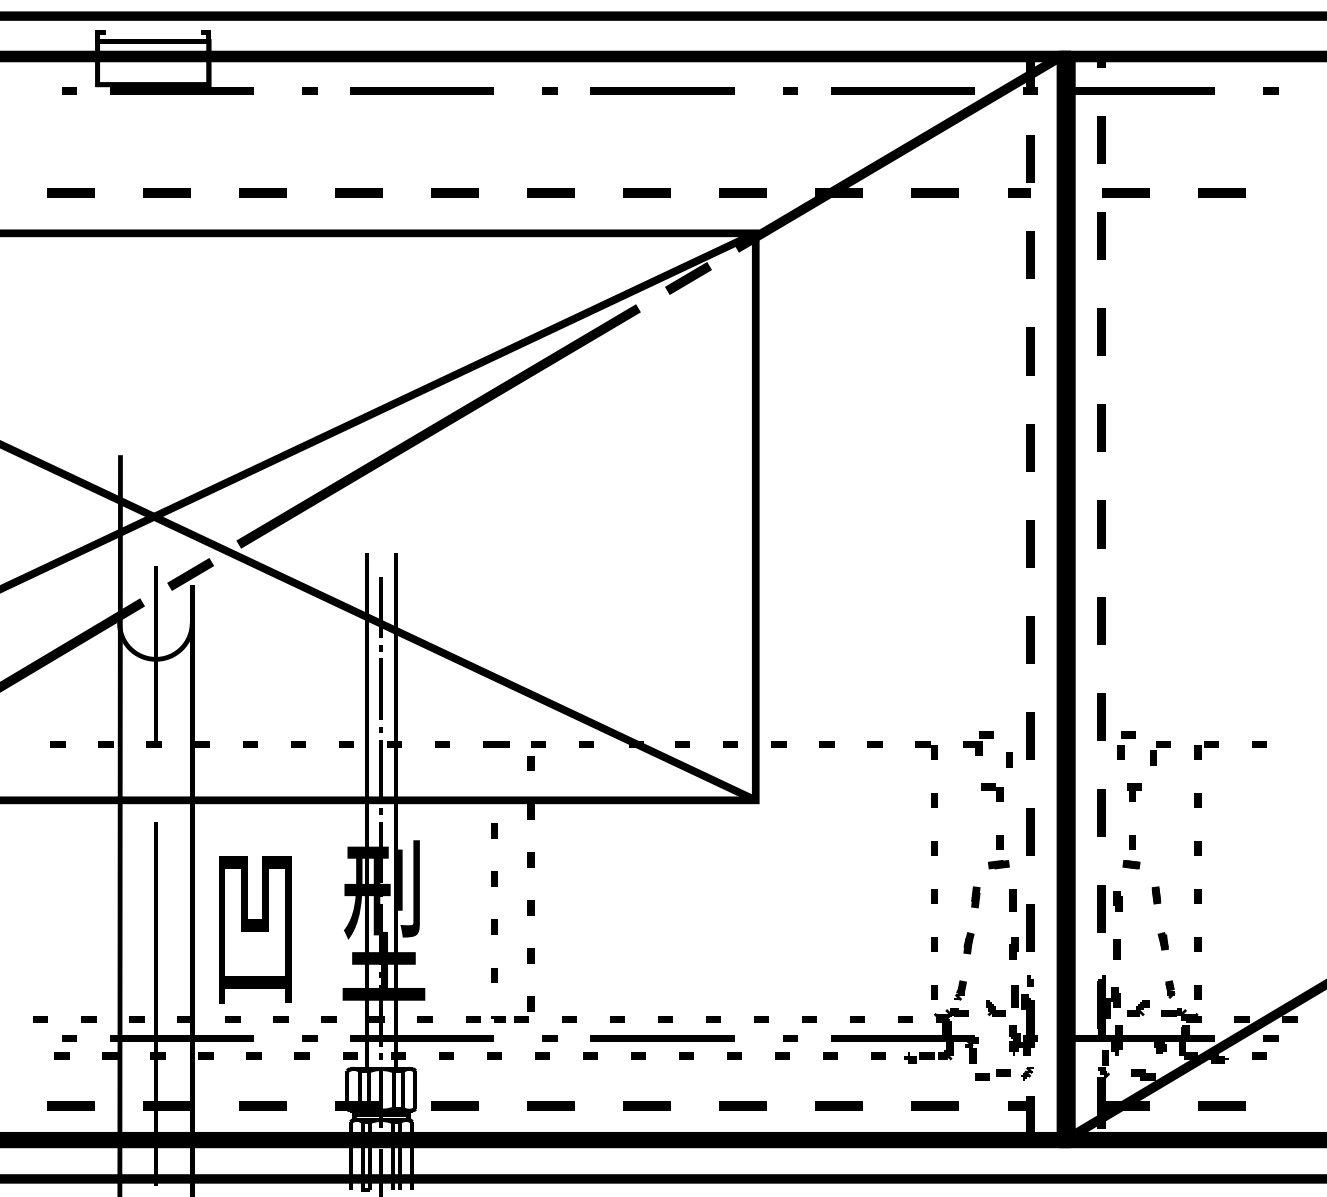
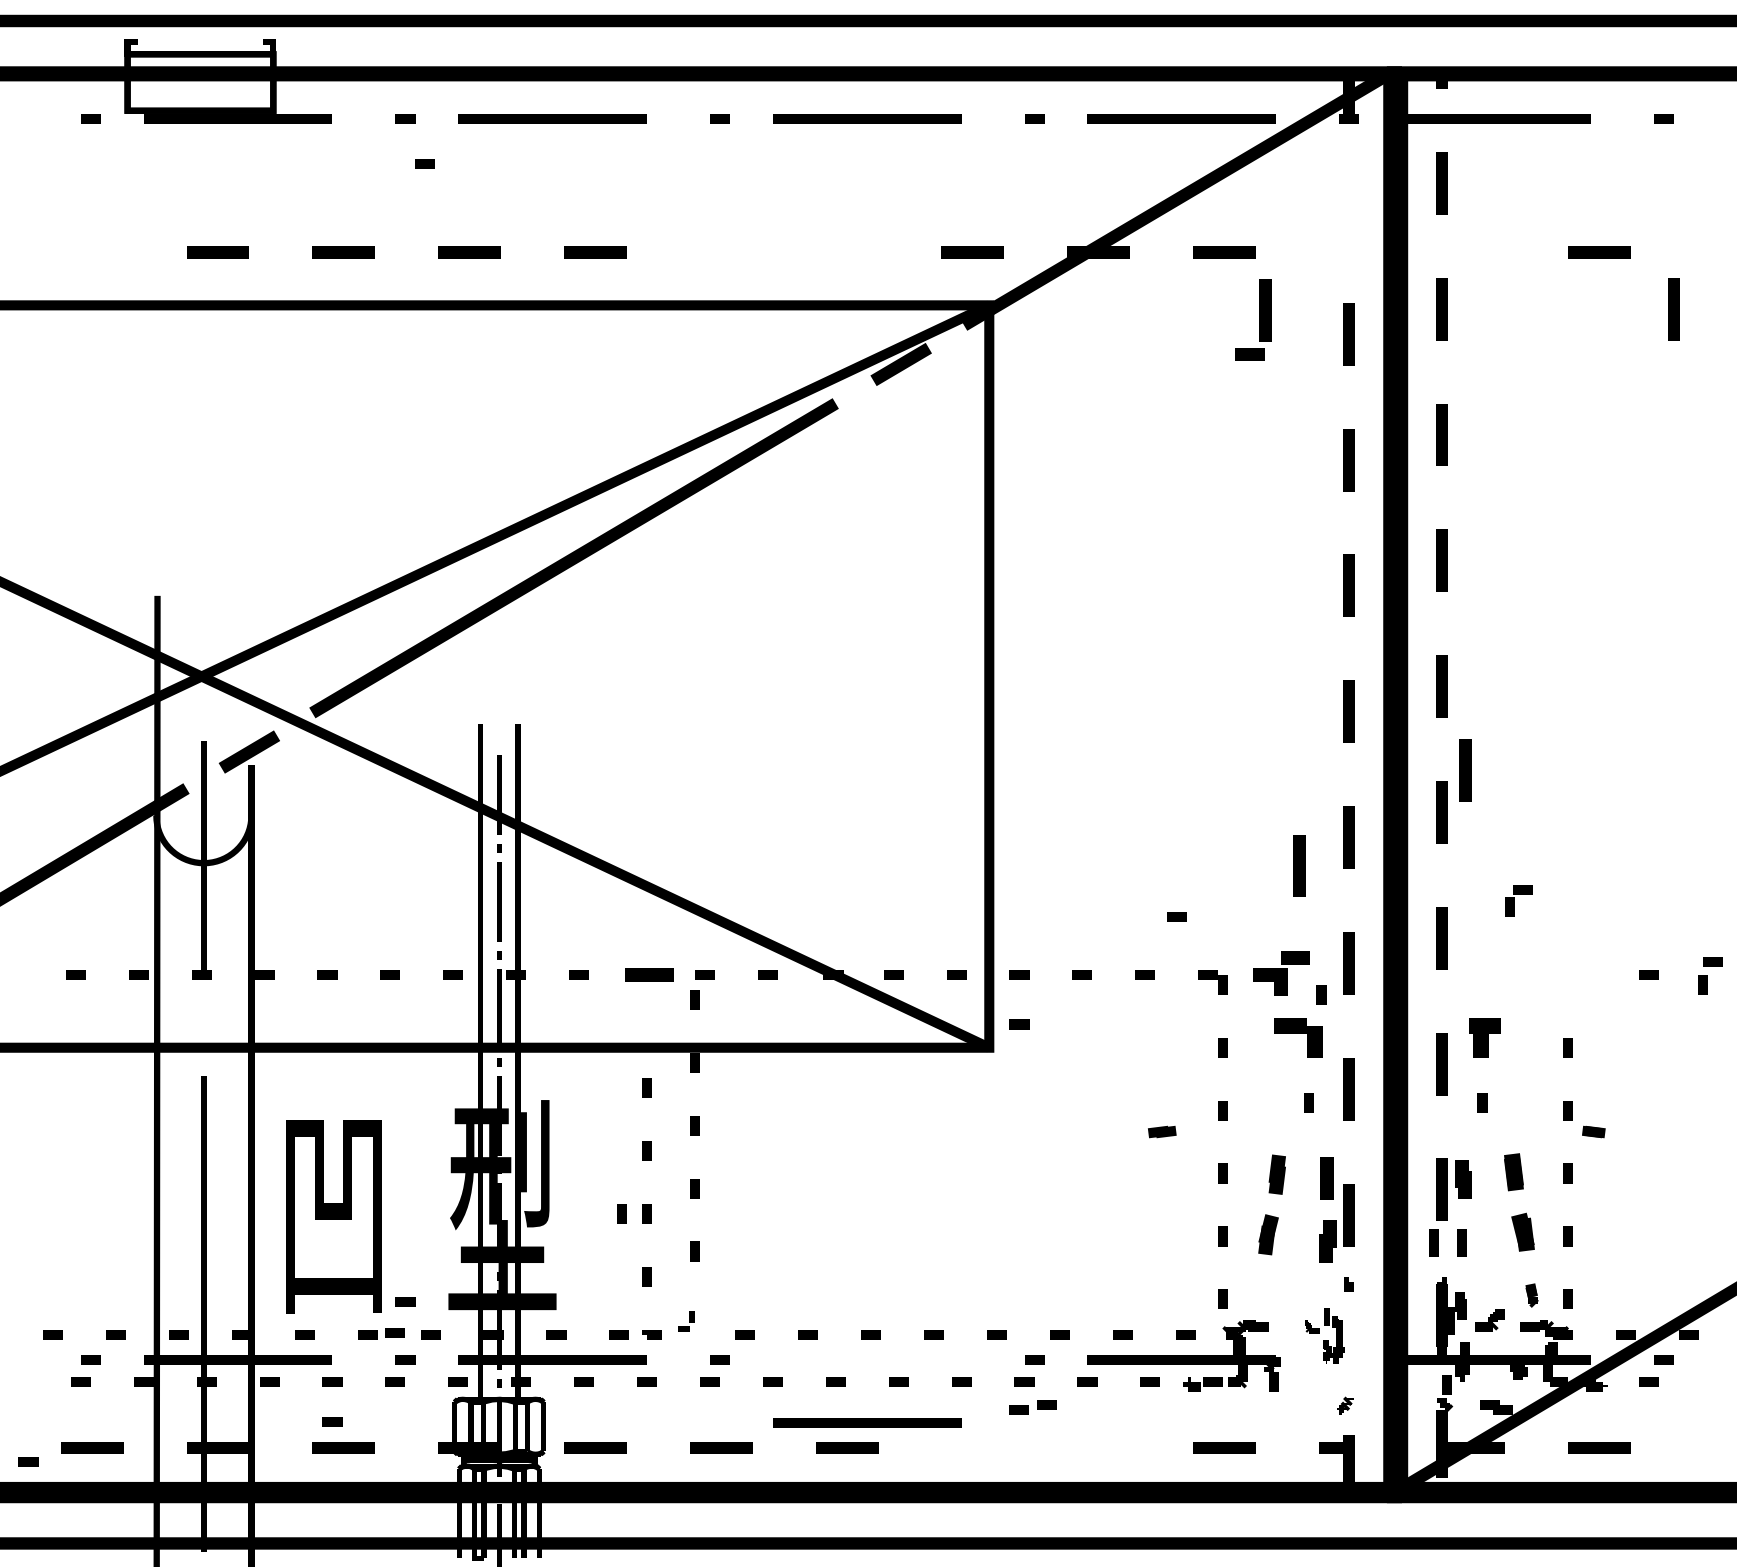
line: (324, 124) -> (424, 162), added
part: (1021, 166) -> (1253, 320), moved
line: (70, 192) -> (92, 251), removed
line: (550, 192) -> (720, 251), removed
line: (646, 192) -> (846, 251), removed
line: (1125, 192) -> (1473, 251), removed
line: (1278, 235) -> (1673, 308), added
line: (1119, 588) -> (1465, 770), added
line: (992, 661) -> (1299, 865), added
line: (898, 700) -> (1176, 917), added
part: (978, 743) -> (1280, 973), size x1.4
part: (496, 744) -> (649, 974), size x1.4
part: (1126, 745) -> (1710, 975), moved
part: (1206, 750) -> (1579, 982), removed
part: (1160, 753) -> (1519, 901), moved
line: (778, 782) -> (1019, 1024), added
part: (992, 792) -> (1299, 1037), size x1.6
part: (1134, 792) -> (1485, 1037), size x1.6
part: (998, 864) -> (1161, 1131), moved
part: (1131, 864) -> (1593, 1131), moved
part: (1156, 895) -> (1513, 1172), size x1.6
part: (975, 897) -> (1277, 1174), size x1.4
part: (1012, 900) -> (1325, 1178), size x1.4
part: (1117, 901) -> (1462, 1180), size x1.4
line: (475, 926) -> (622, 1212), added
part: (1162, 941) -> (1521, 1232), size x1.6
part: (968, 943) -> (1267, 1235), size x1.4
part: (1013, 948) -> (1326, 1241), size x1.4
part: (1094, 949) -> (1432, 1243), added
part: (960, 990) -> (1257, 1296), removed
line: (309, 994) -> (405, 1301), added
part: (524, 1009) -> (686, 1321), size x0.6
line: (301, 1017) -> (394, 1332), added
part: (1011, 1020) -> (1324, 1336), size x0.6
line: (662, 1038) -> (867, 1422), moved
part: (992, 1074) -> (1032, 1406), moved
line: (253, 1085) -> (331, 1421), added
line: (742, 1105) -> (971, 1447), removed
line: (838, 1105) -> (1097, 1447), removed
line: (21, 1116) -> (27, 1461), added

